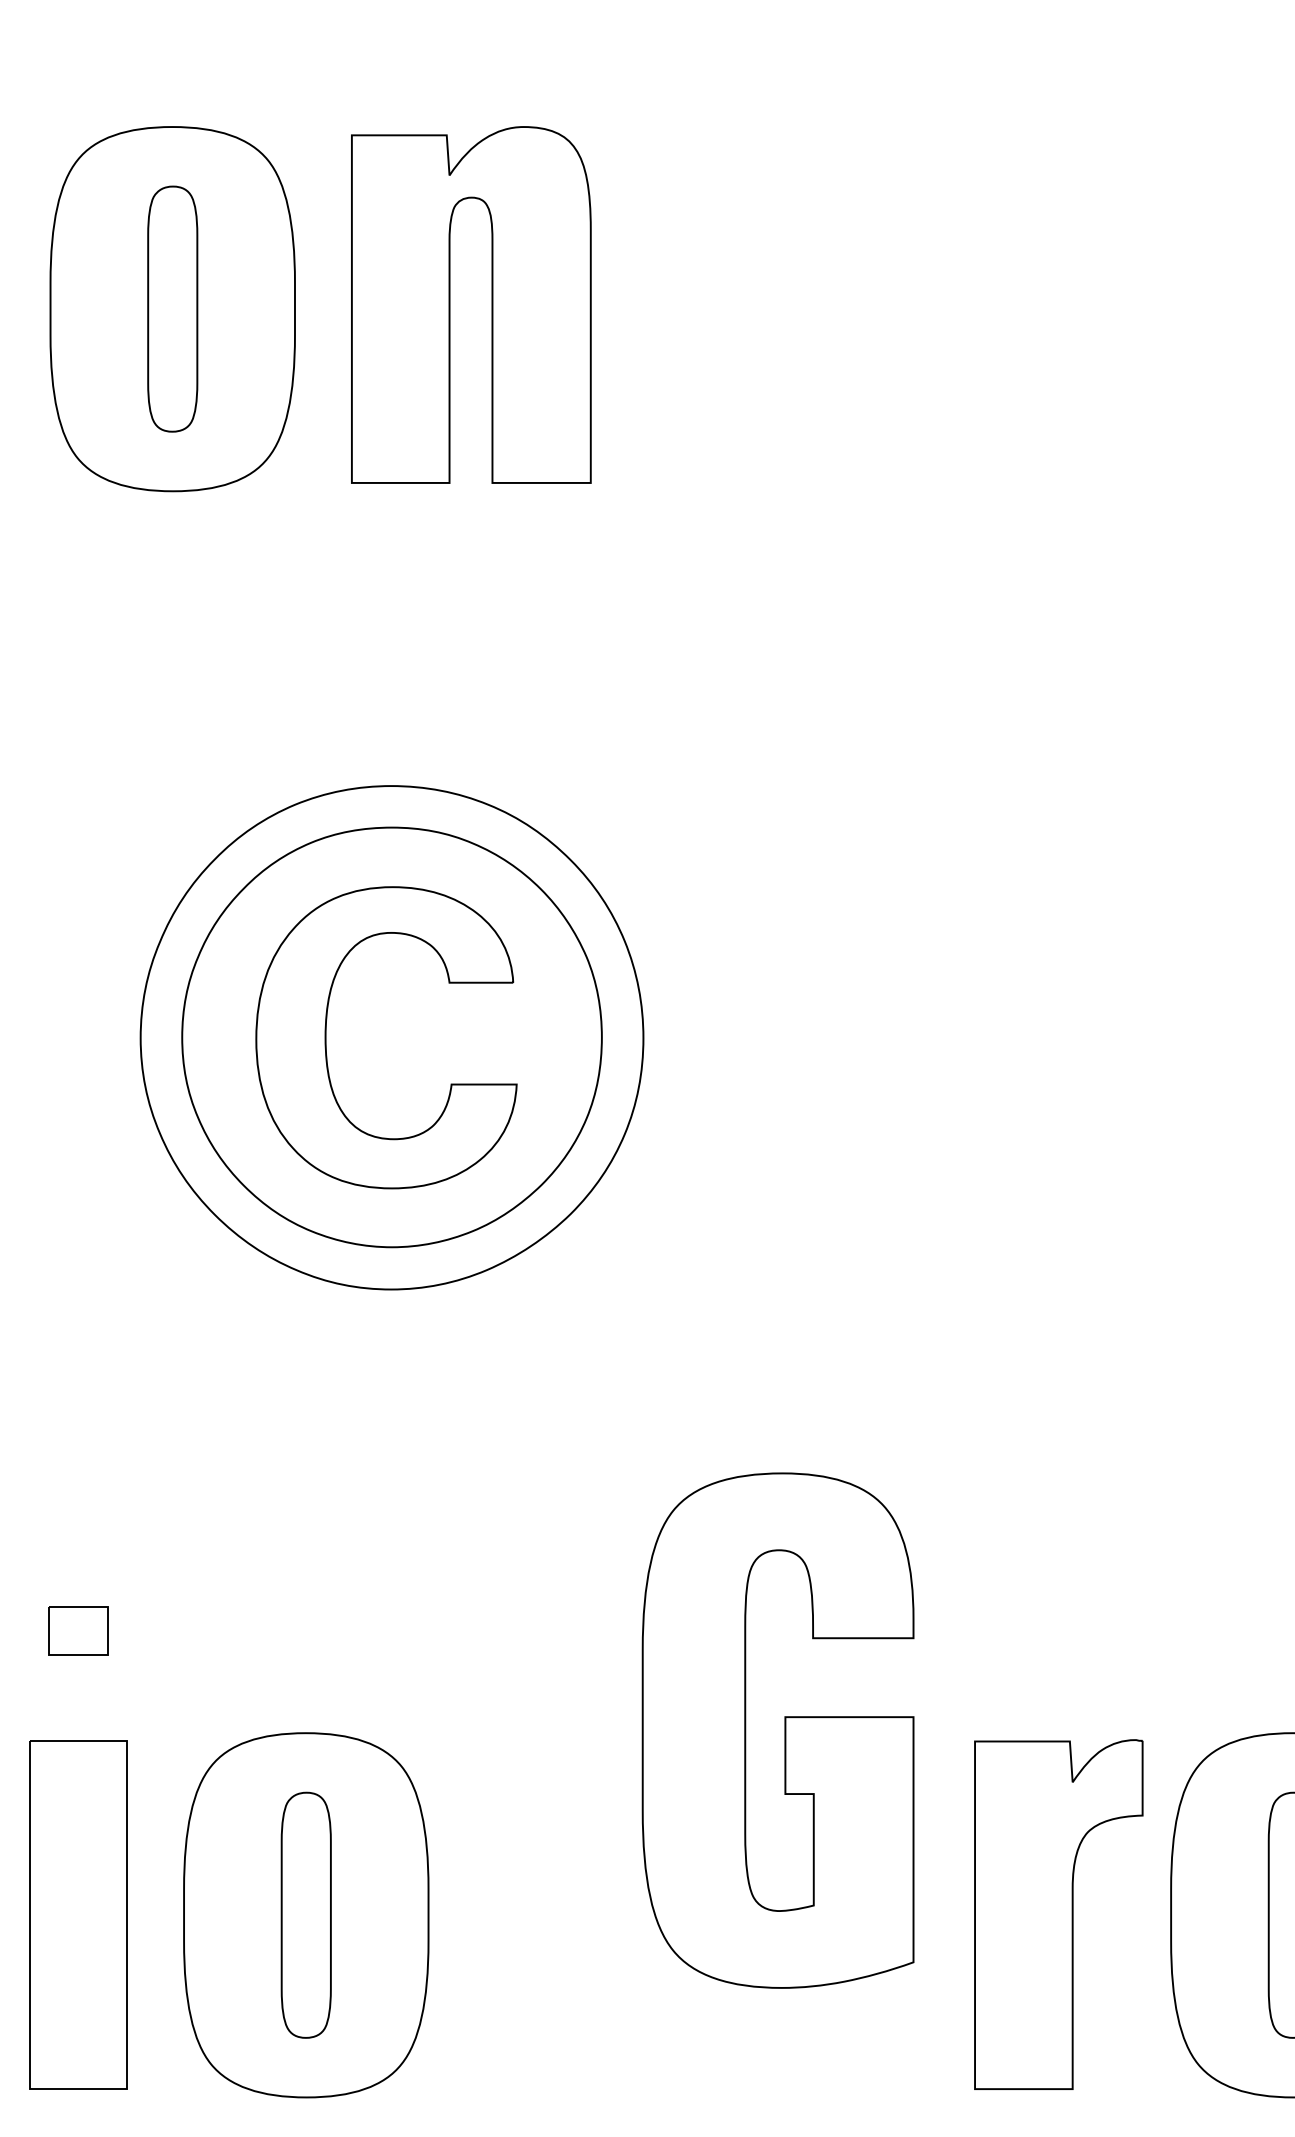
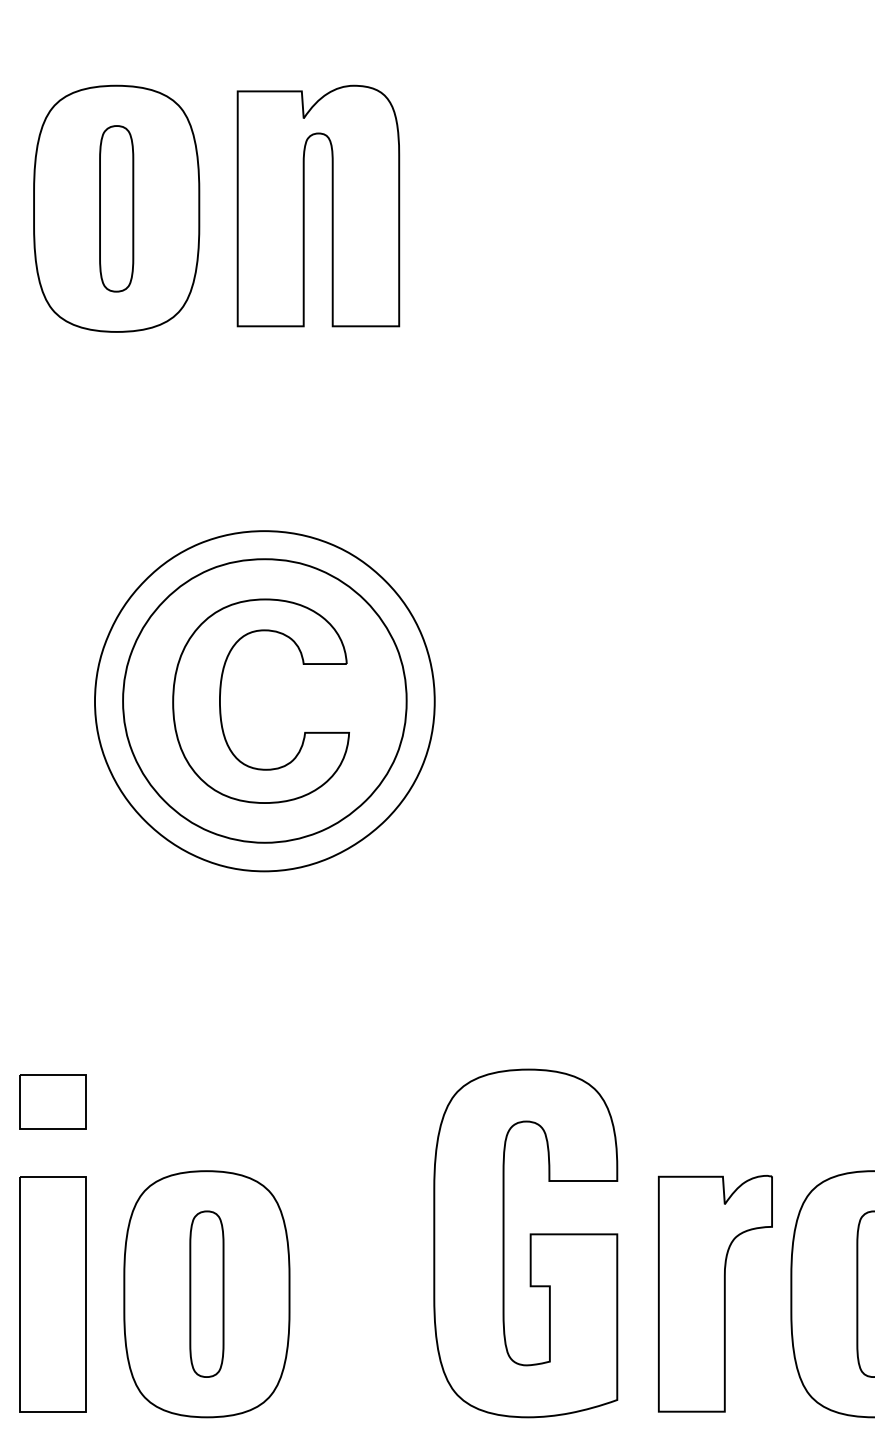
part: (77, 1630) -> (52, 1101), size x1.67
part: (777, 1730) -> (525, 1243), moved

